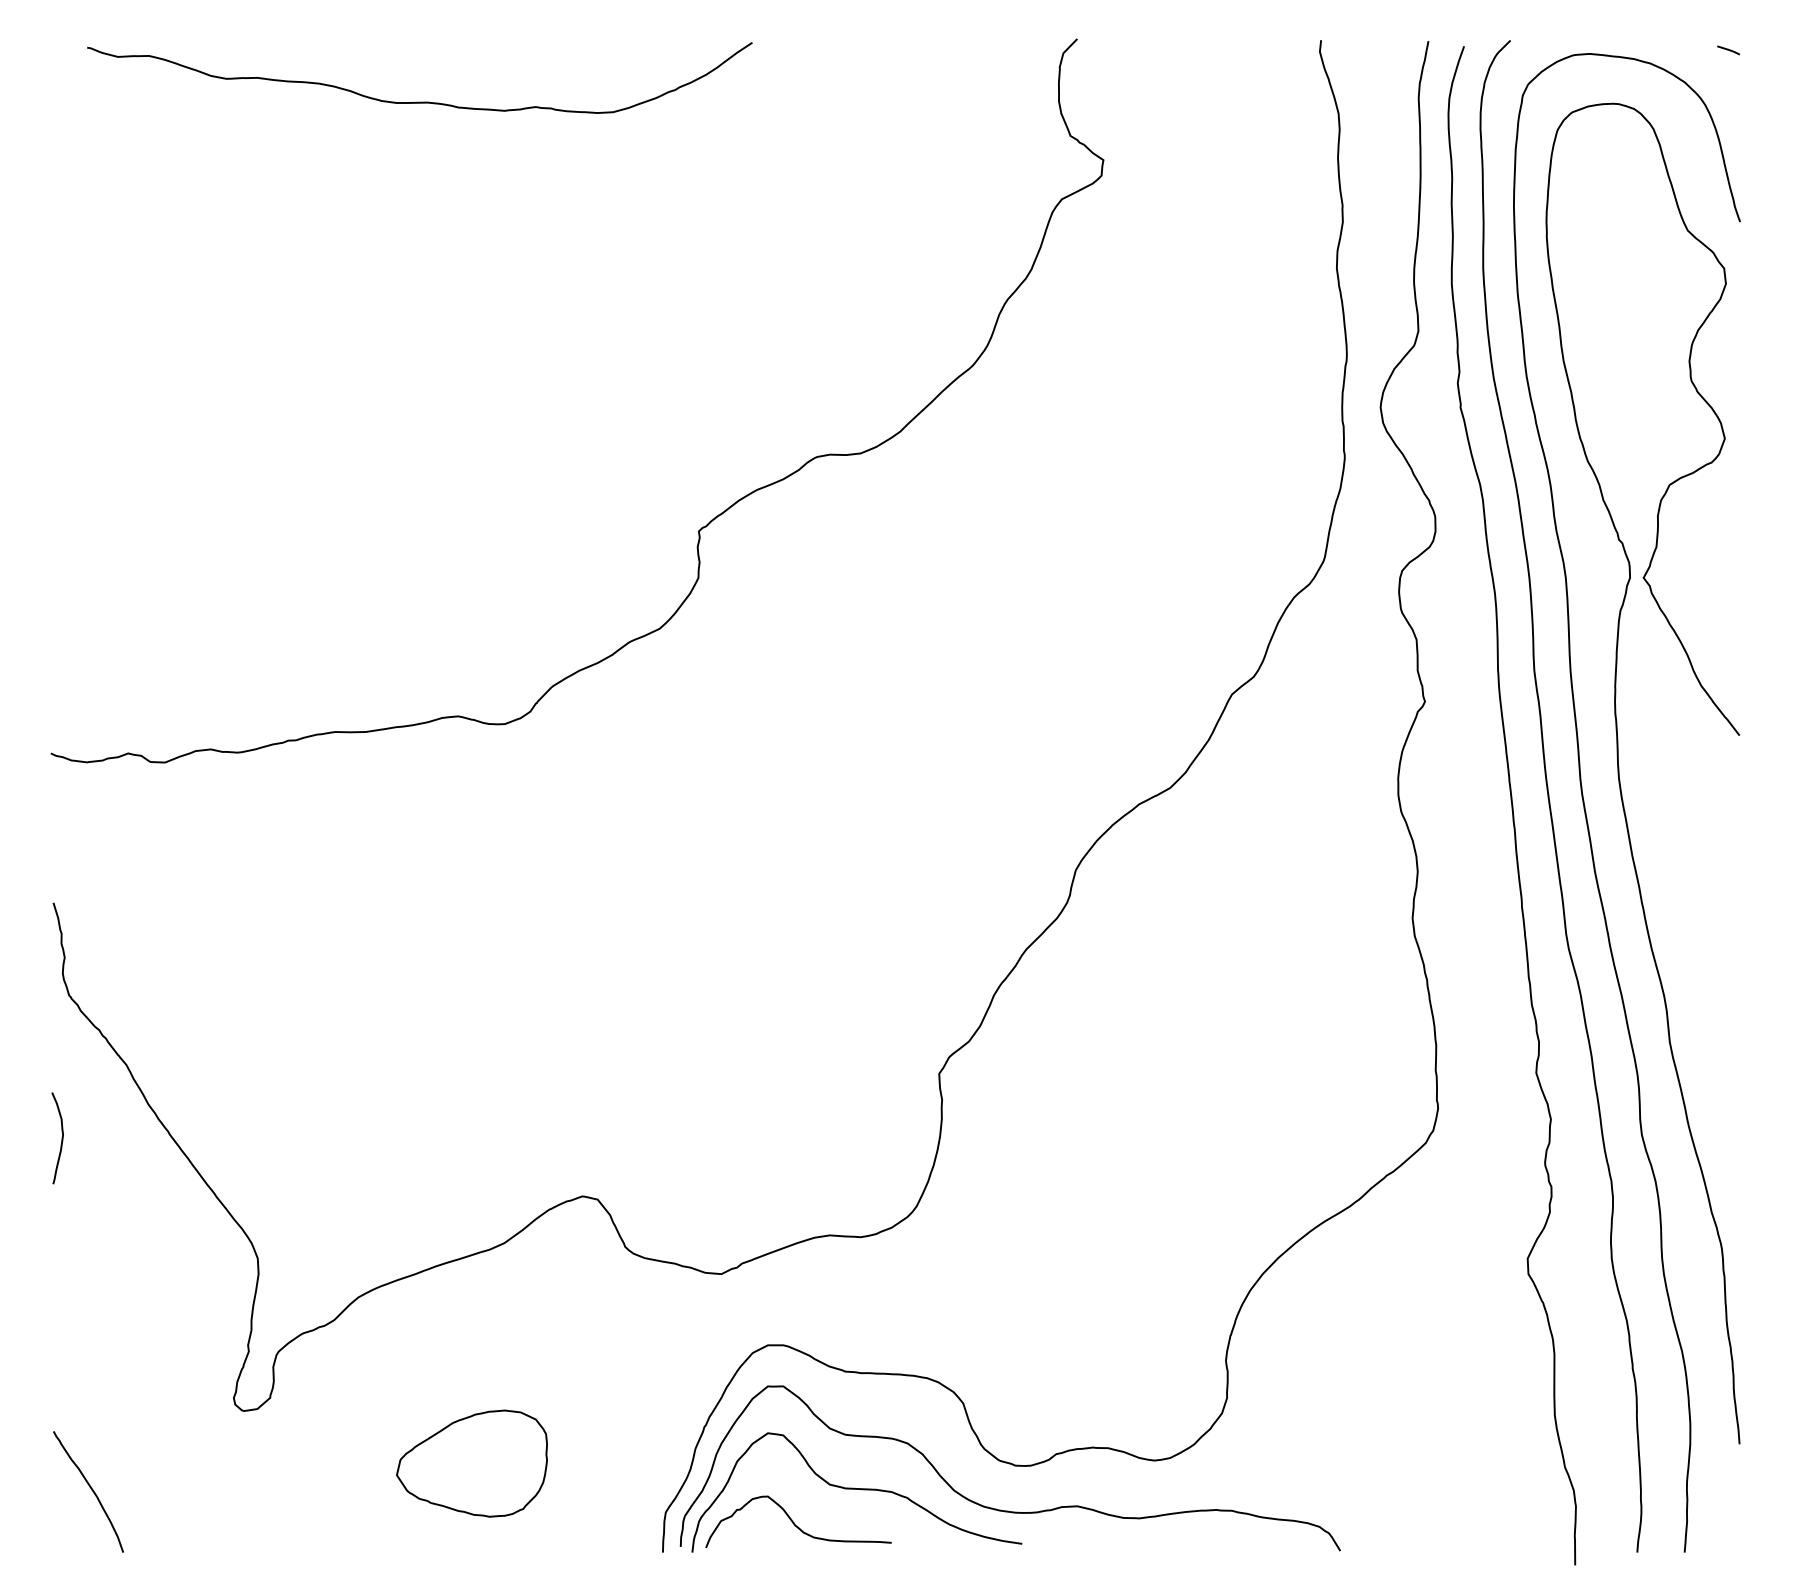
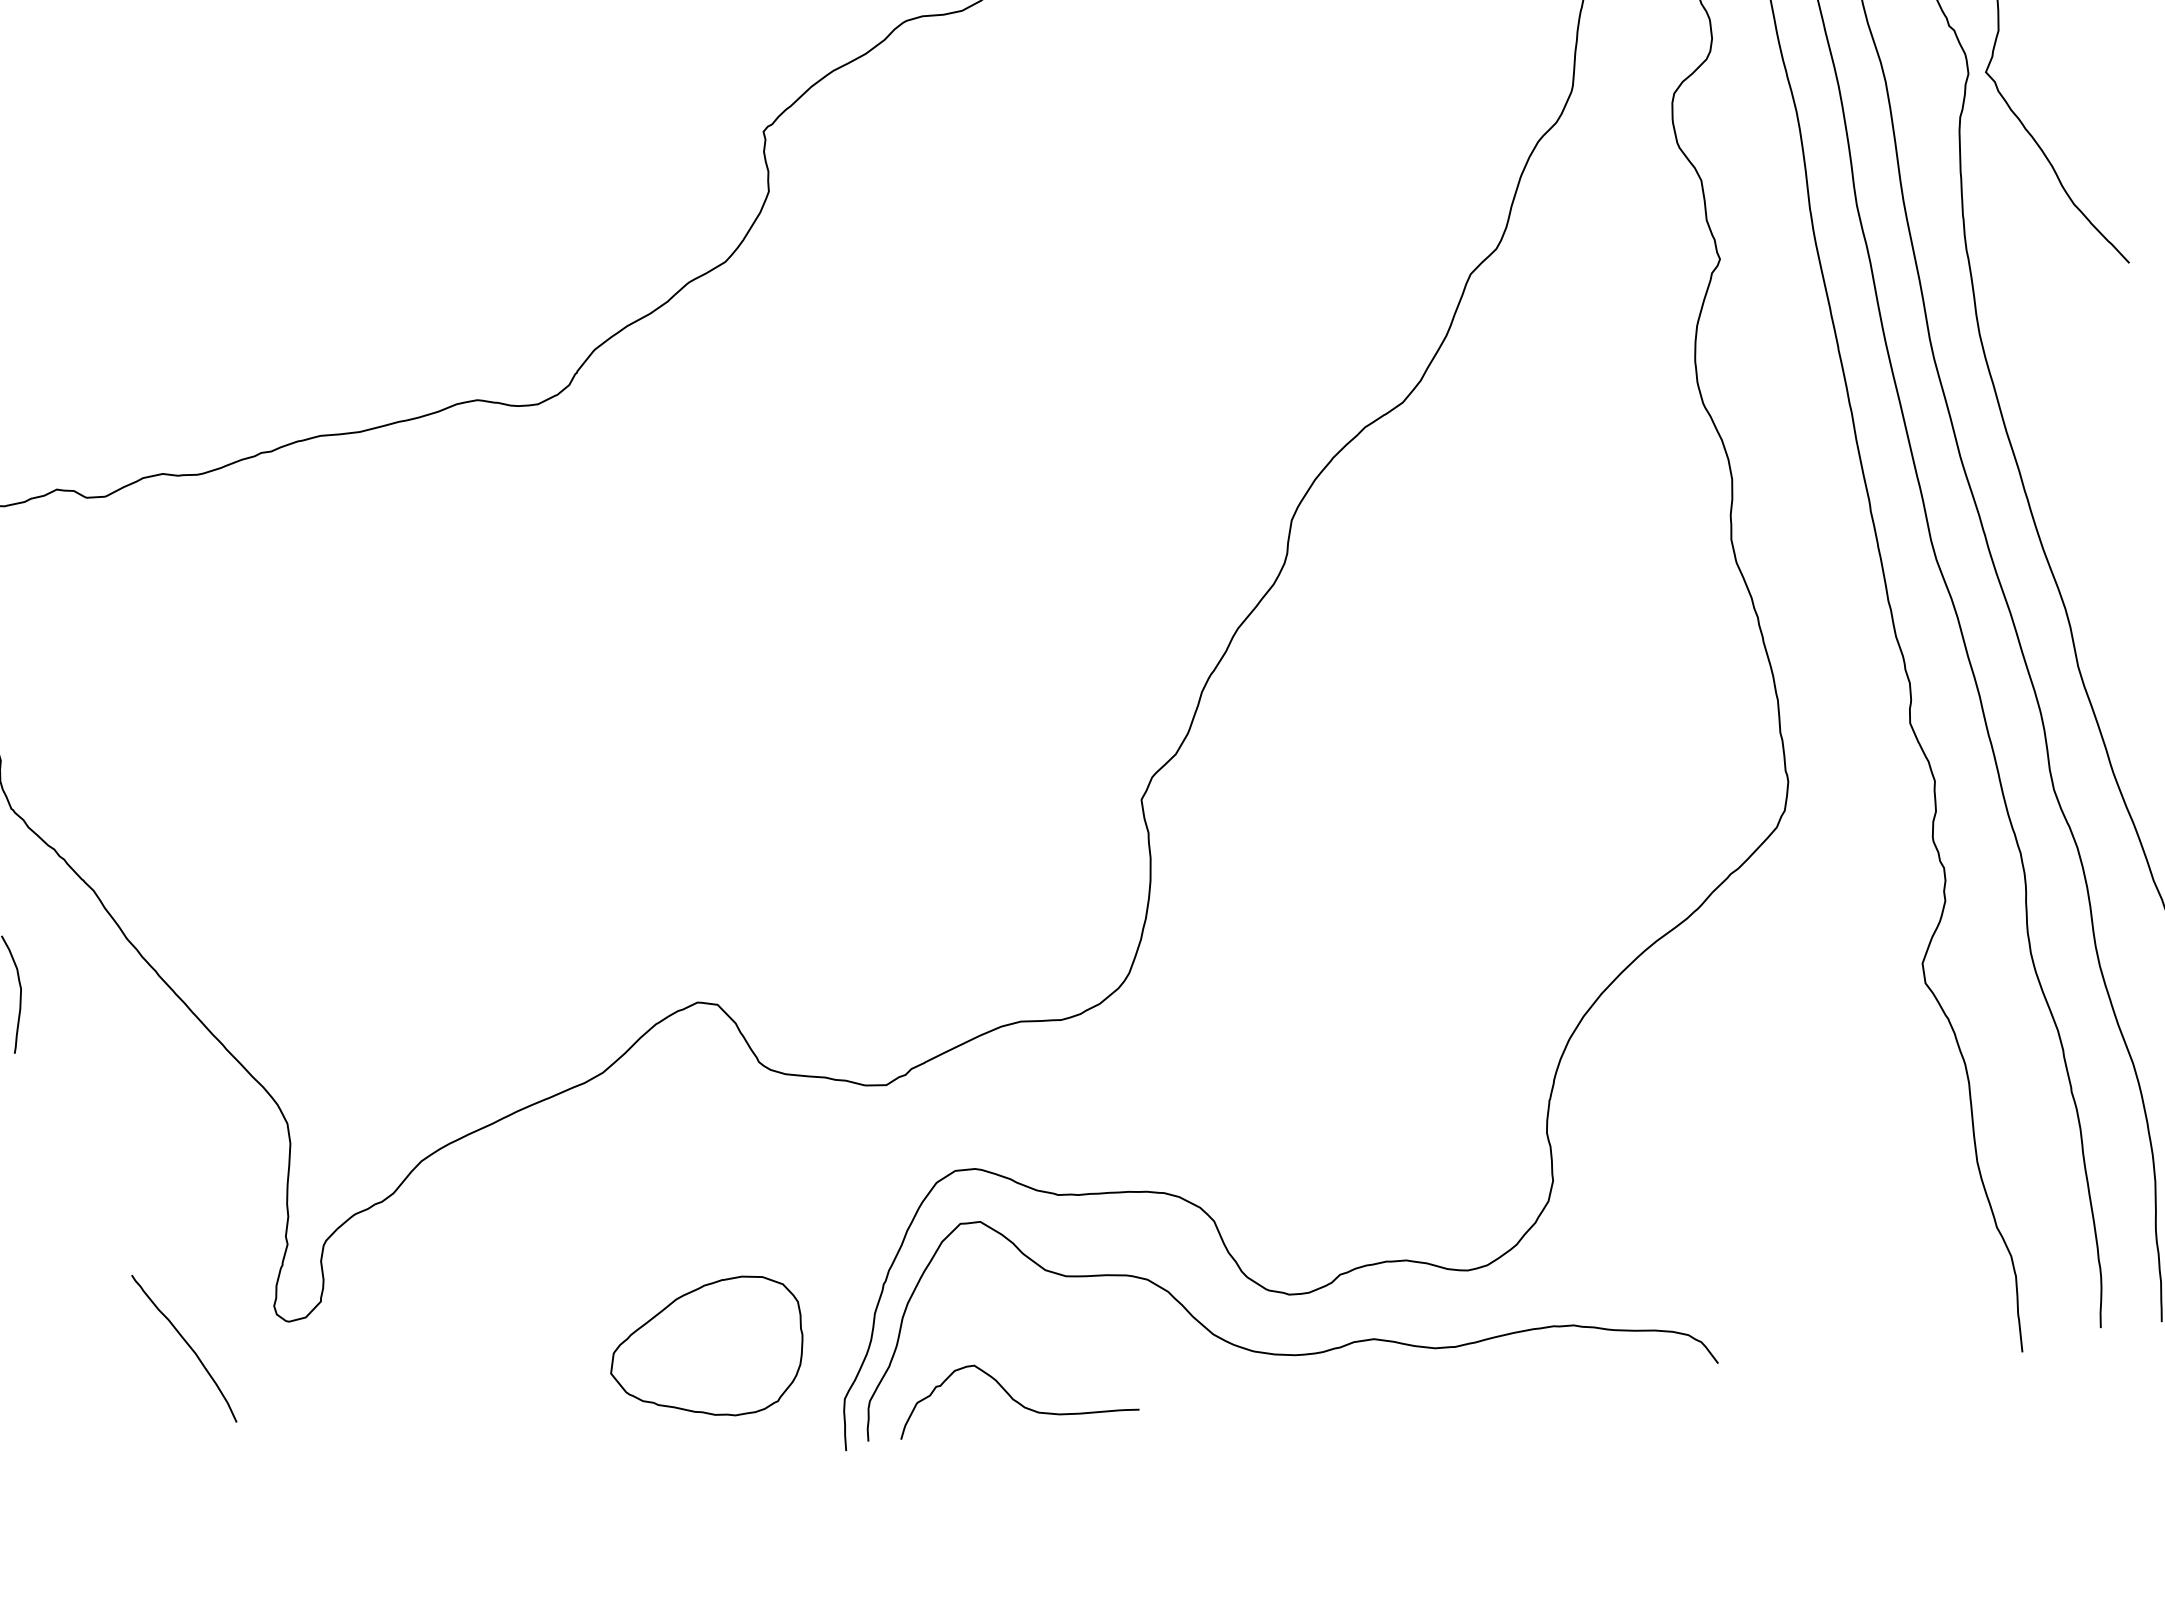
part: (471, 1463) -> (705, 1349), moved
curve: (856, 1489) -> (1087, 1345), removed
curve: (91, 1490) -> (187, 1346), moved

